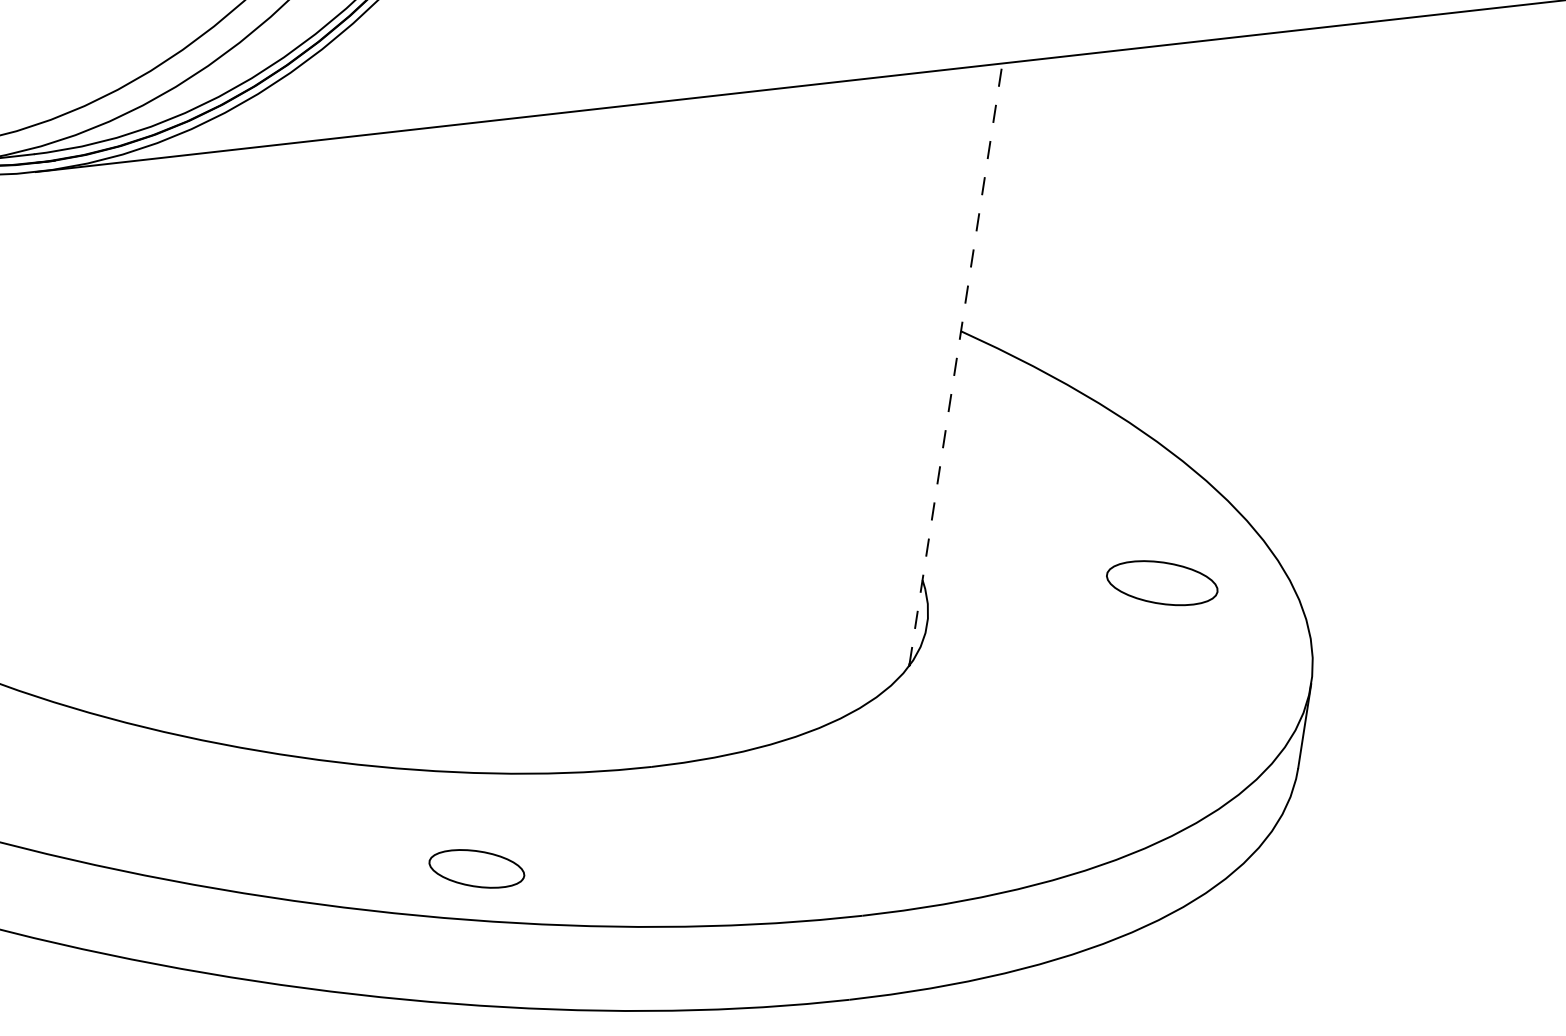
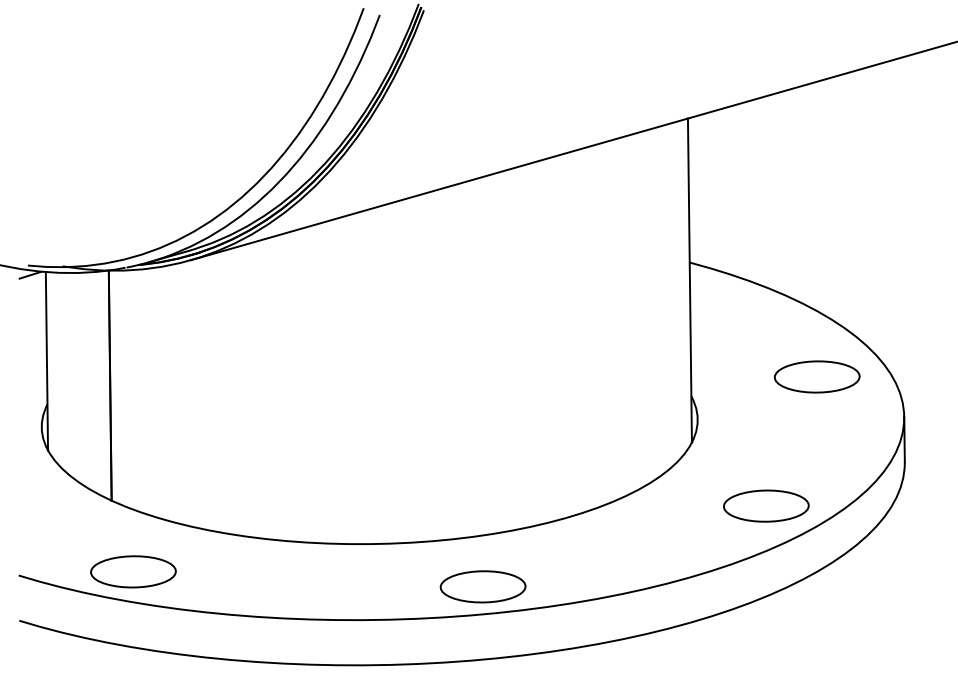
line: (955, 364) -> (689, 280), dashed -> solid
part: (1162, 582) -> (817, 376), size x1.43
part: (1028, 805) -> (766, 505), added
part: (475, 867) -> (482, 586), size x1.67

